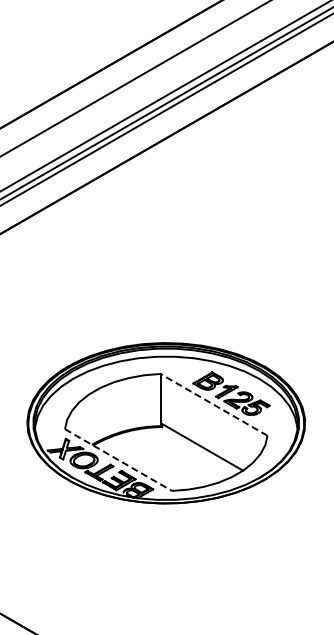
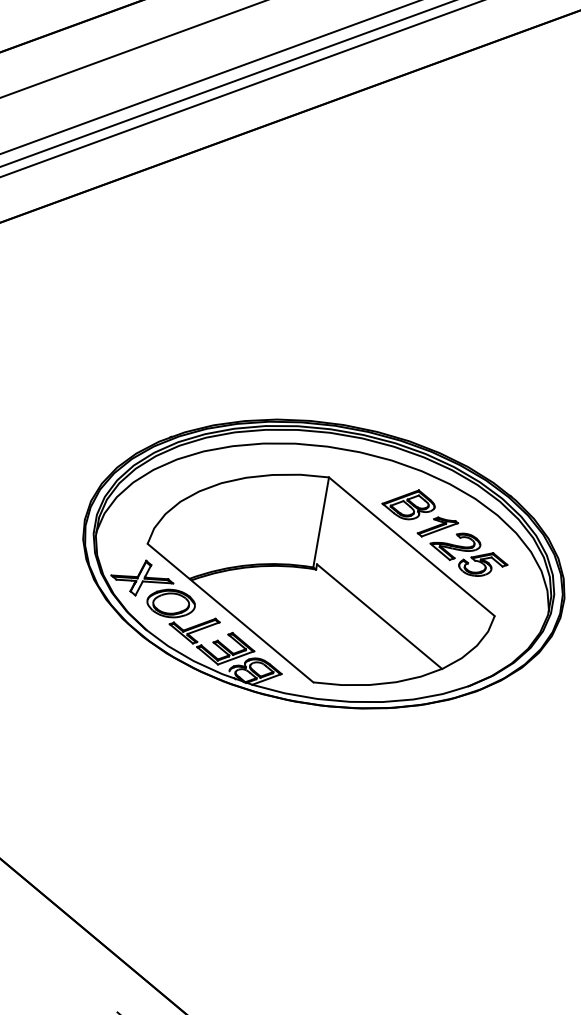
line: (214, 404) -> (412, 546), dashed -> solid
line: (118, 460) -> (230, 613), dashed -> solid

